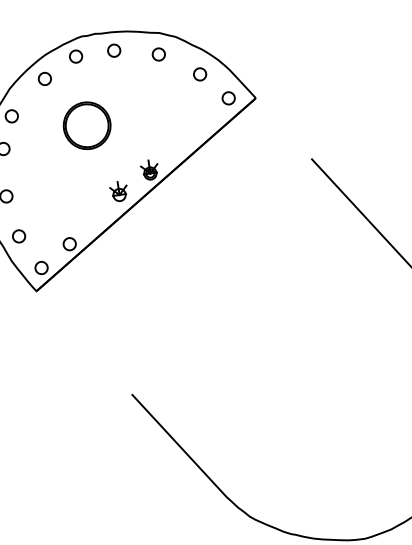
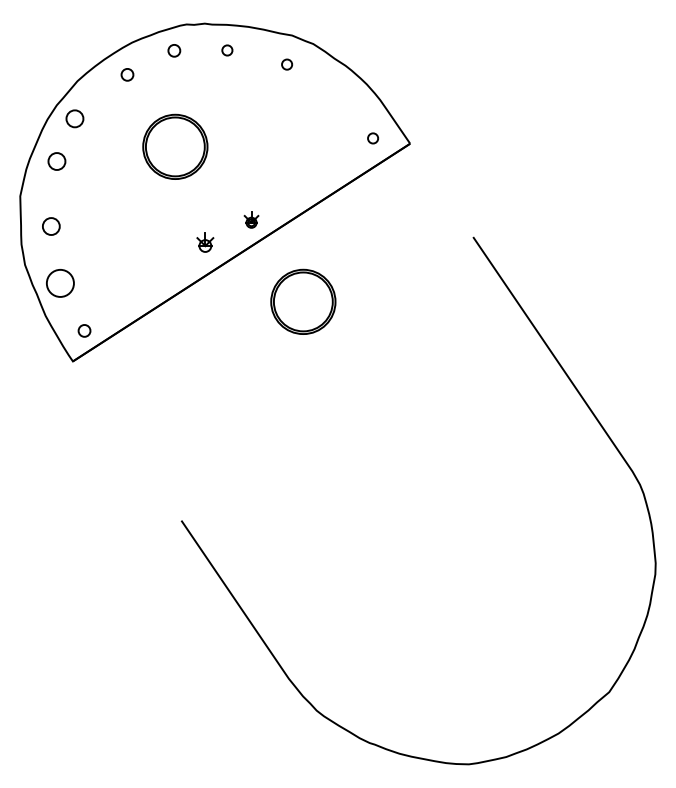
circle: (114, 50) -> (227, 50), size x0.6
circle: (158, 54) -> (286, 64), size x0.6
circle: (76, 56) -> (174, 50), size x0.7
circle: (199, 74) -> (338, 99), removed
circle: (44, 78) -> (127, 74), size x0.7
circle: (228, 98) -> (372, 138), size x0.6
part: (149, 169) -> (251, 219), size x0.6
part: (119, 191) -> (205, 242), size x0.7
part: (196, 223) -> (303, 301), added
circle: (18, 235) -> (59, 282), size x1.6
circle: (69, 243) -> (127, 303), removed
circle: (41, 267) -> (84, 330), size x0.7

